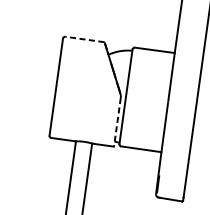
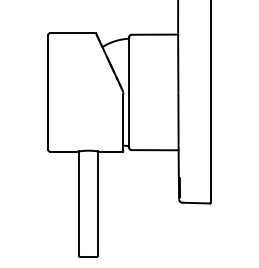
line: (84, 39) -> (72, 33), dashed -> solid
line: (117, 122) -> (123, 123), dashed -> solid

